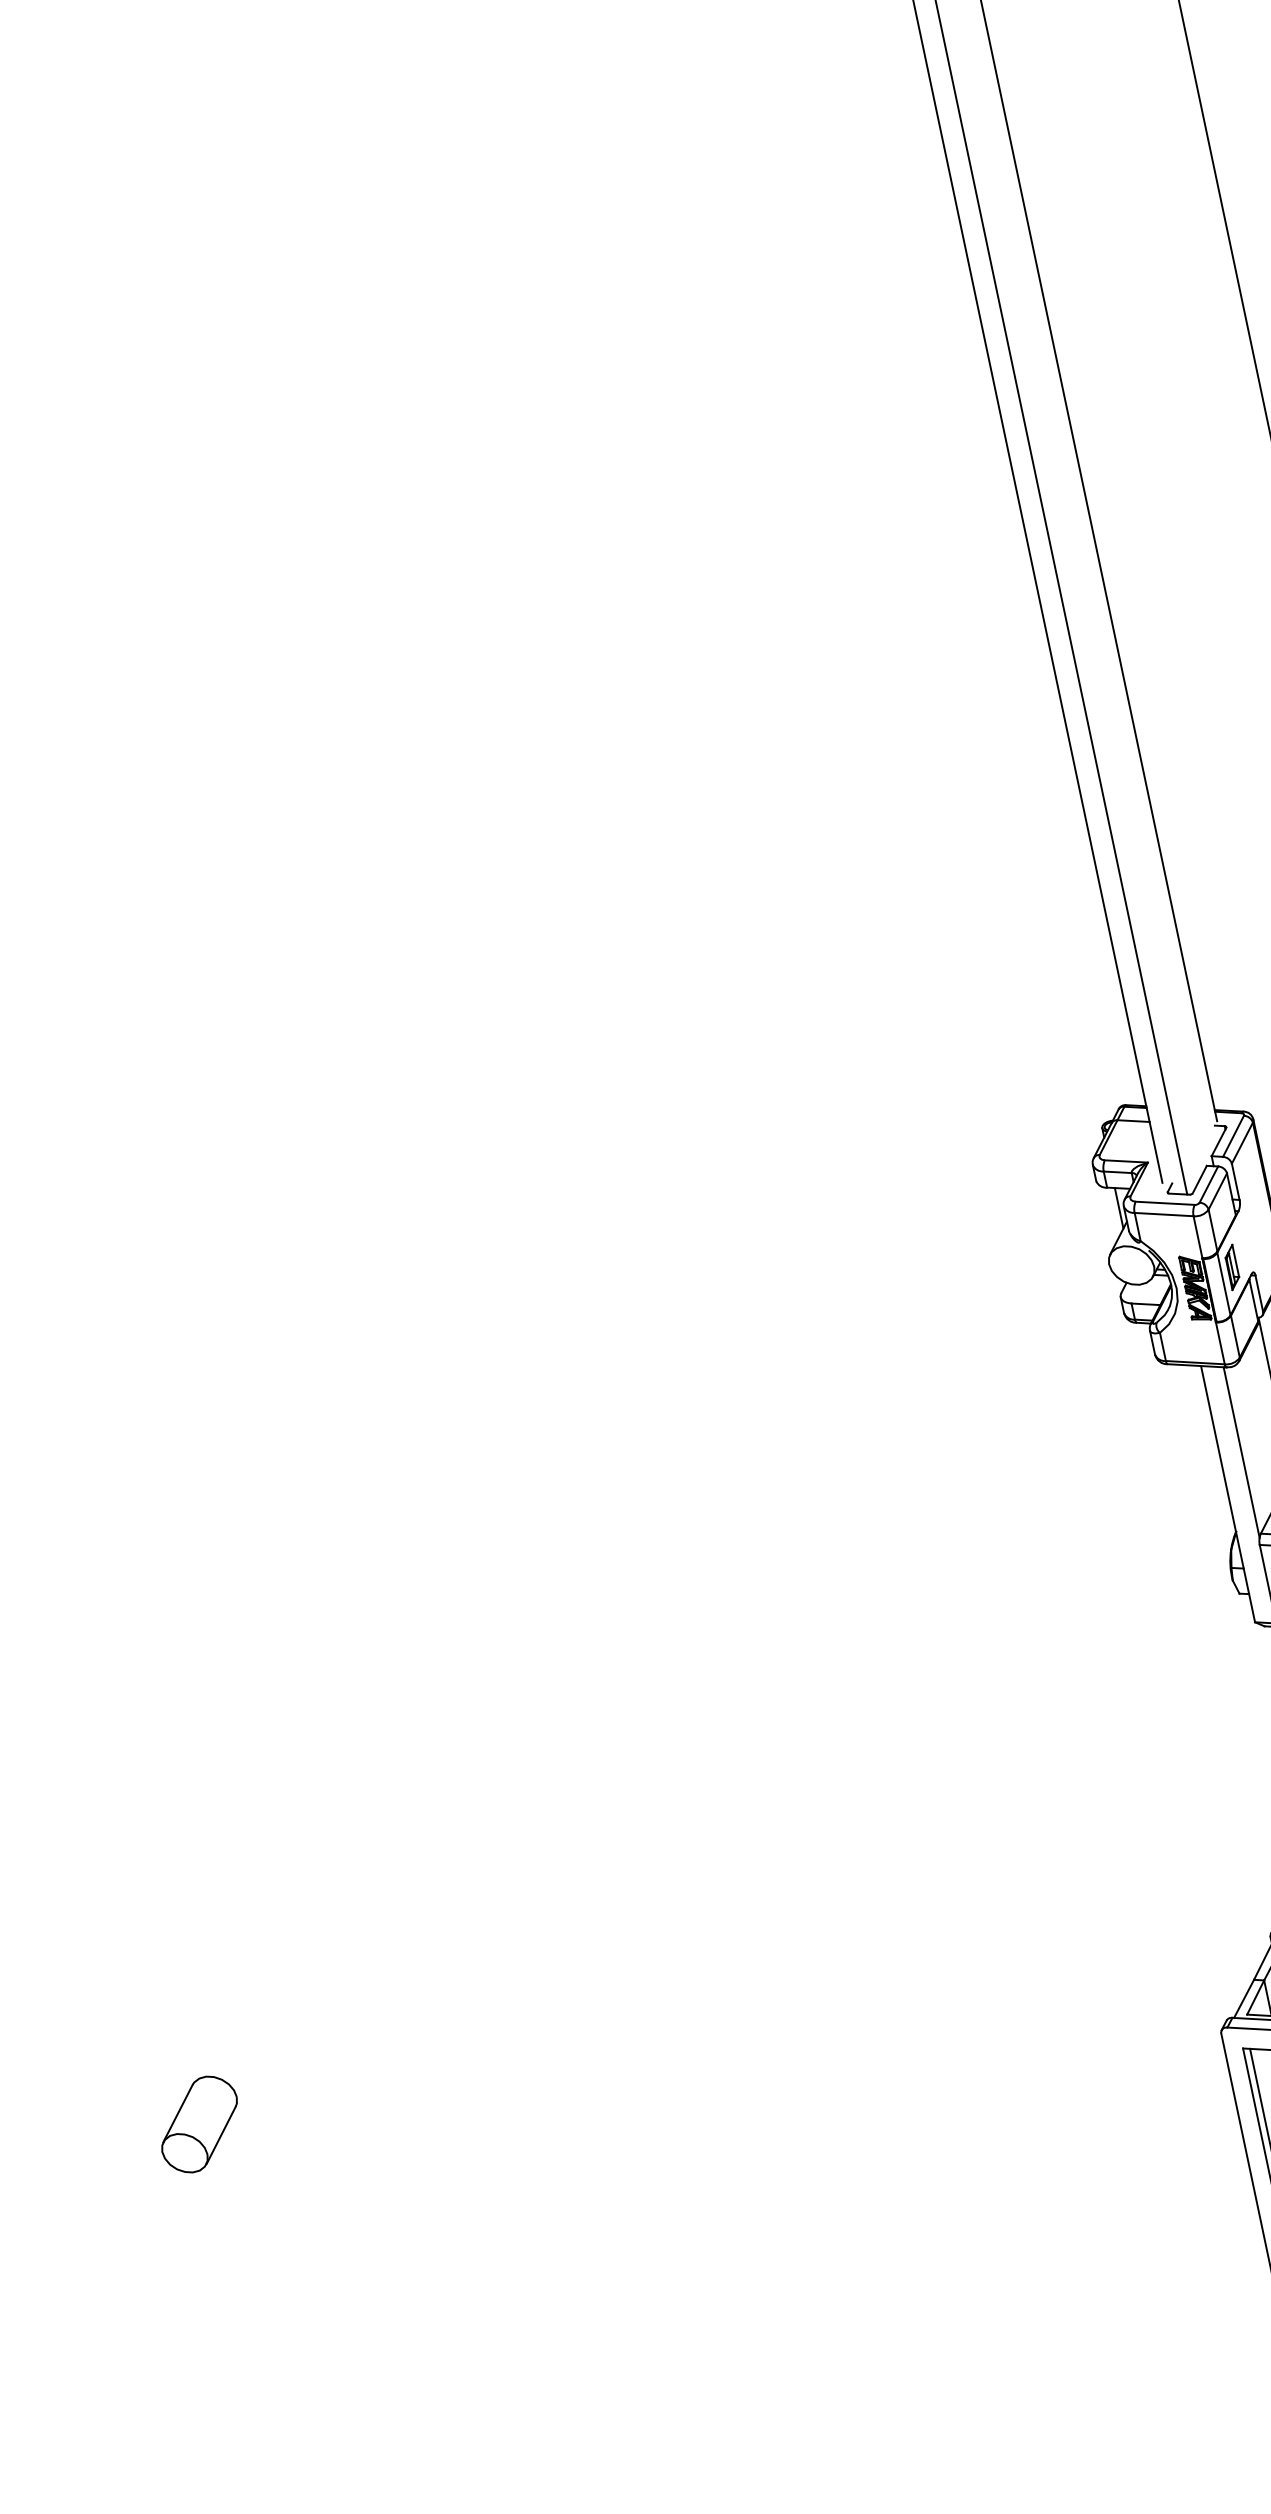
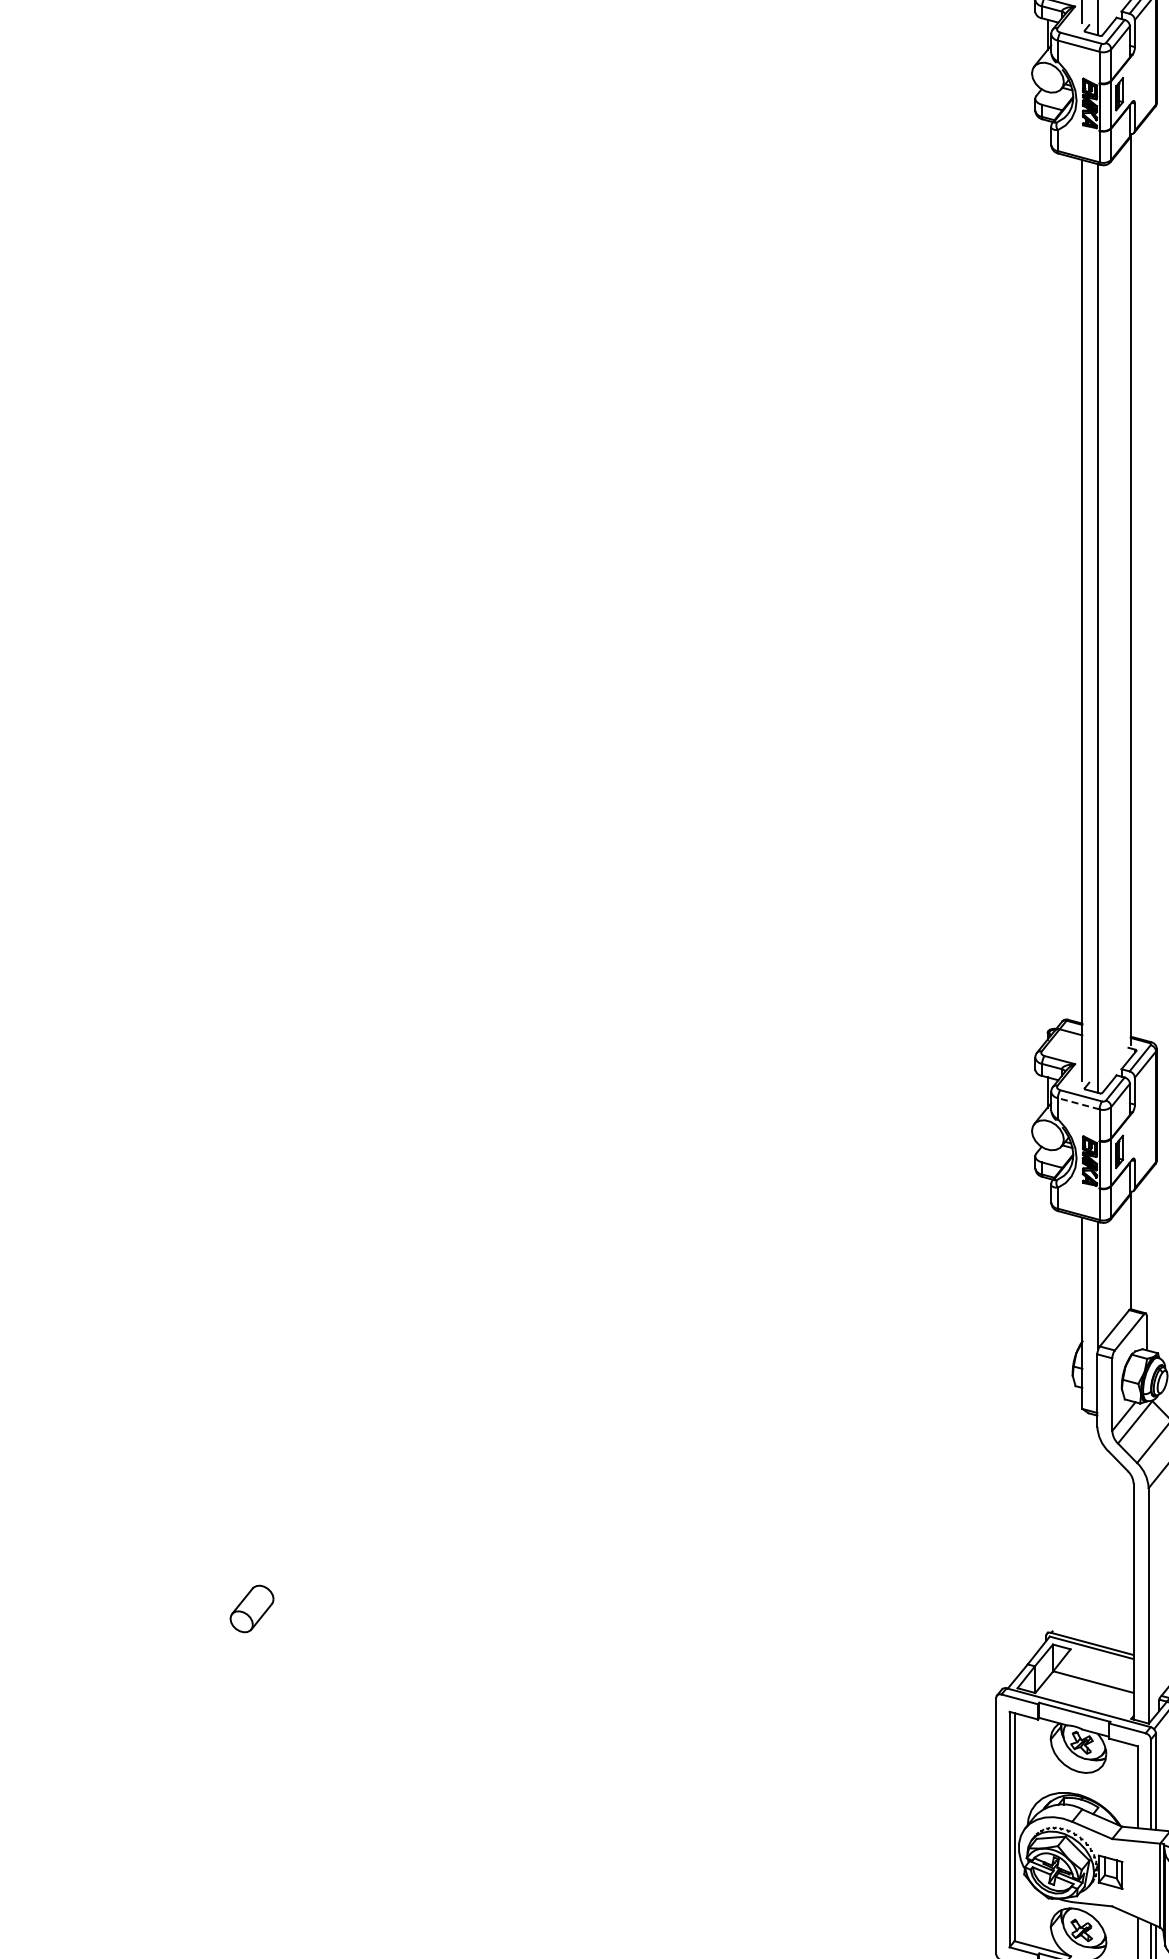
line: (1163, 1214) -> (1078, 1103), solid -> dashed
part: (198, 2124) -> (251, 1608), size x0.7

